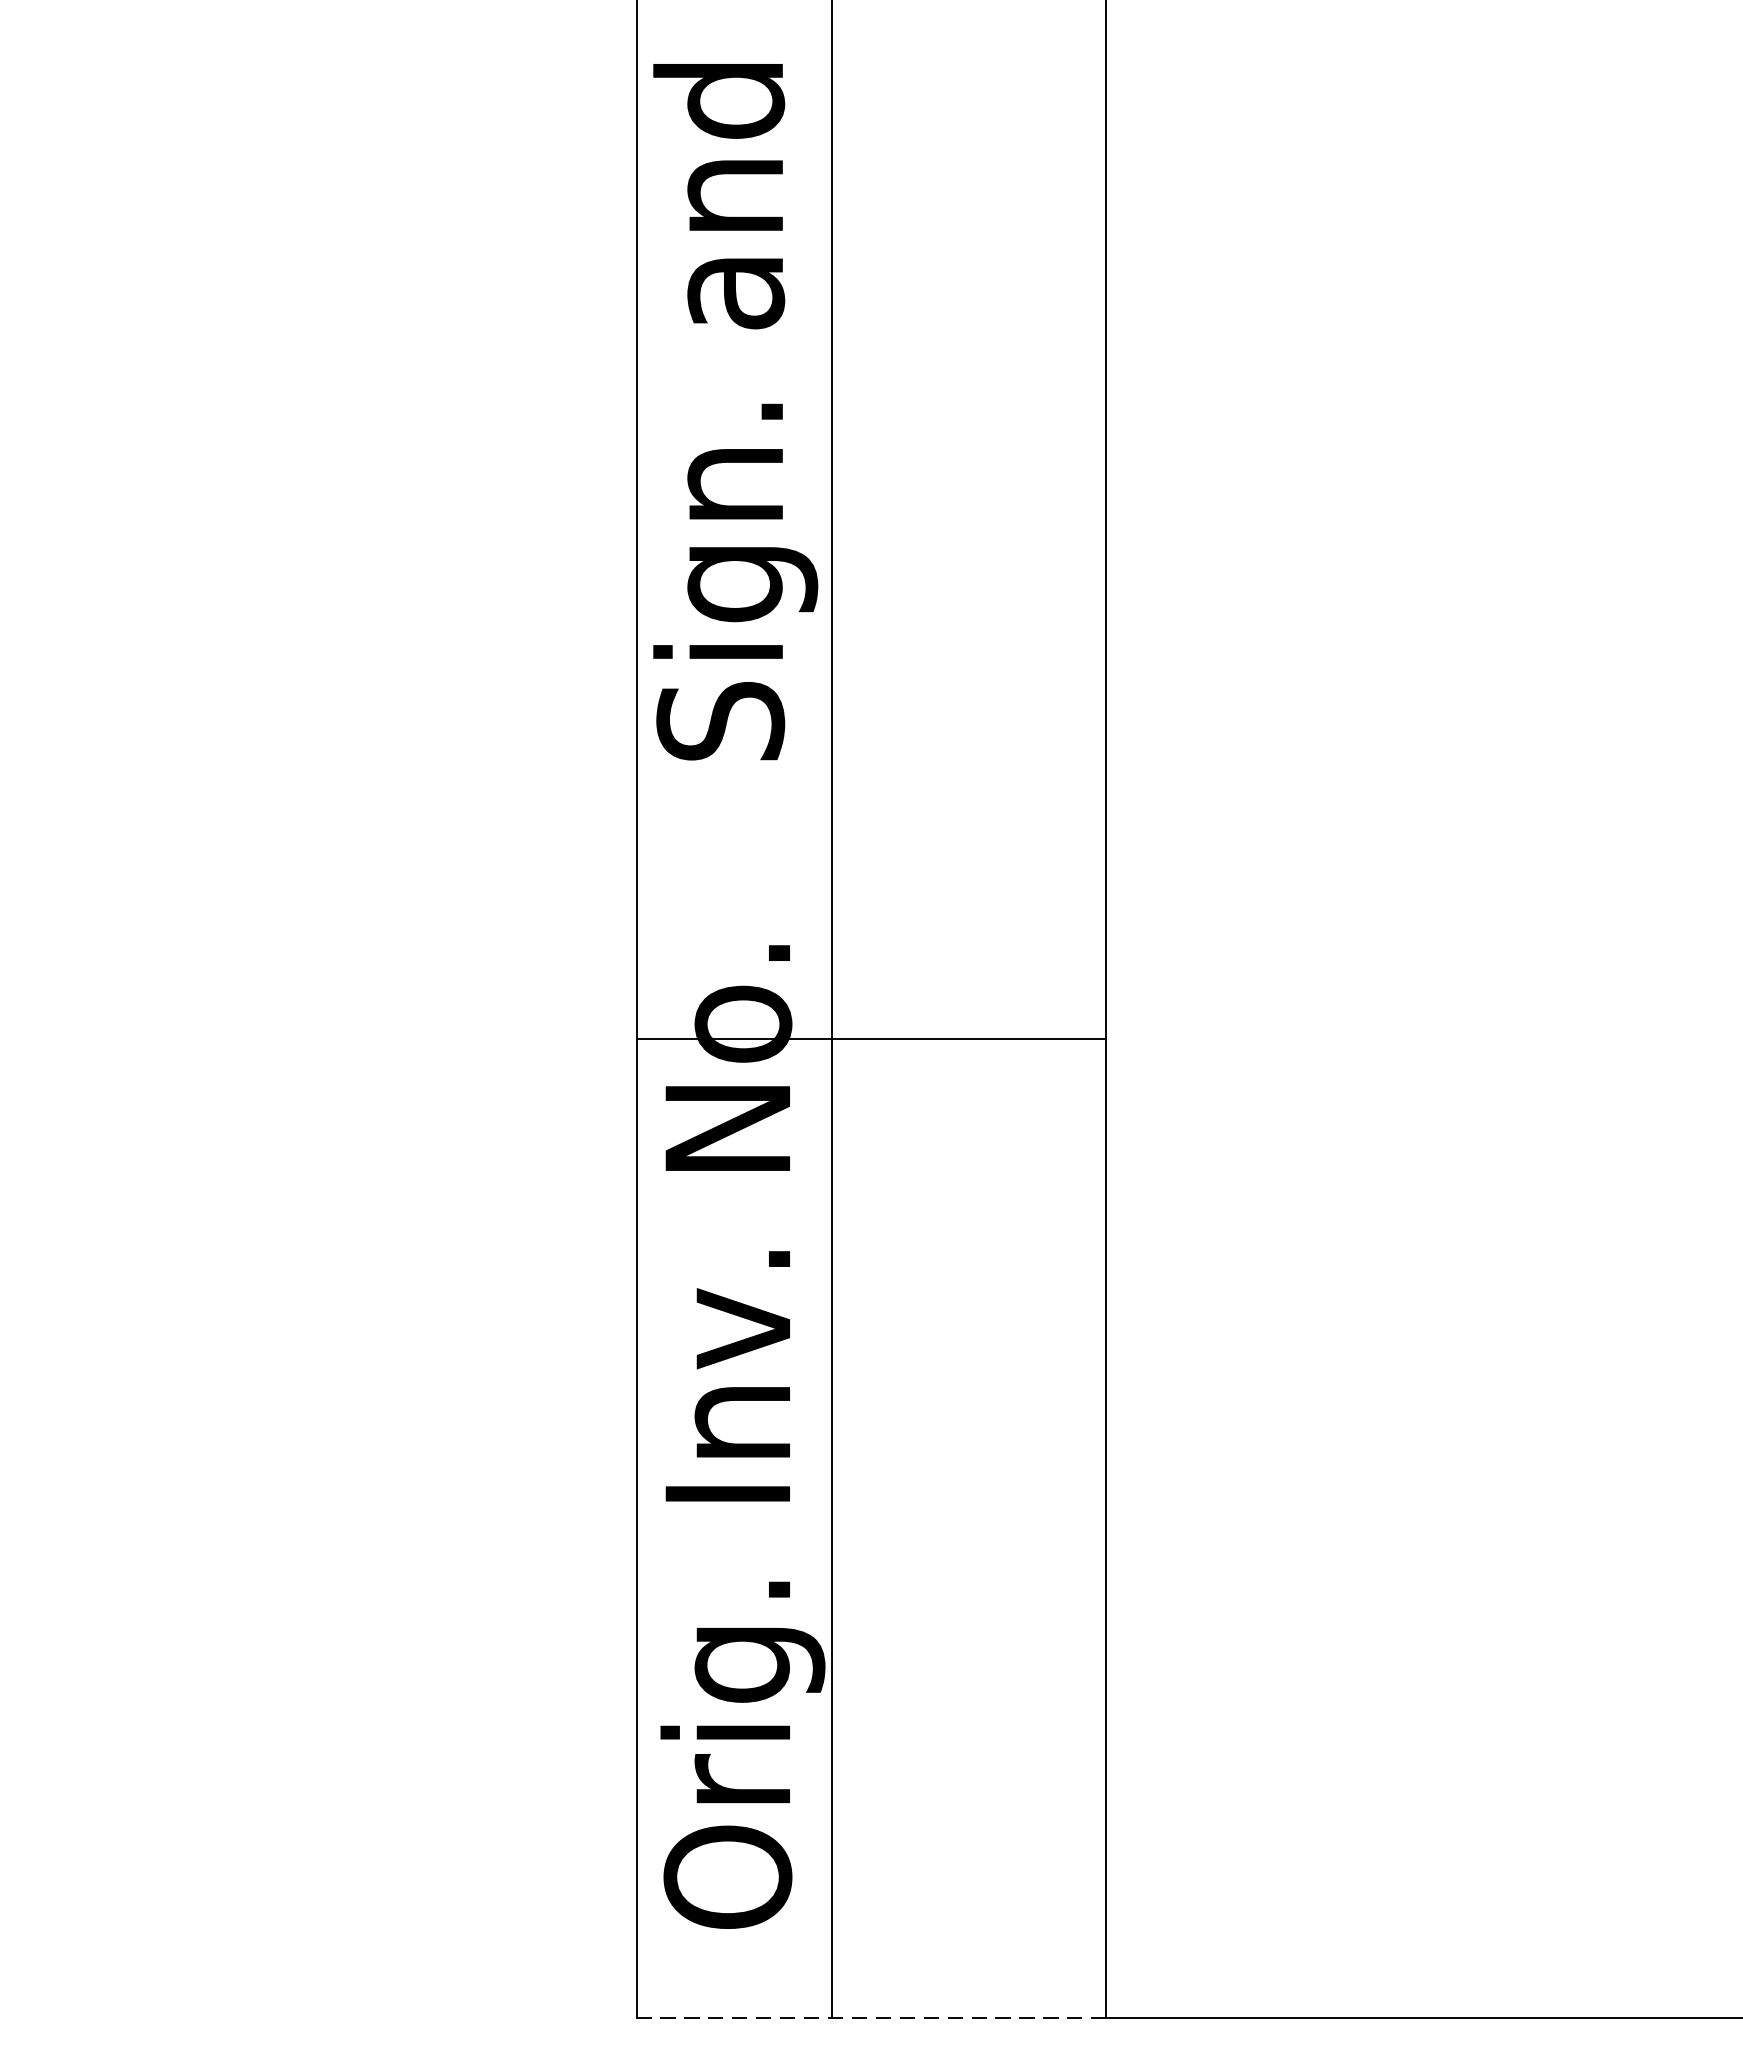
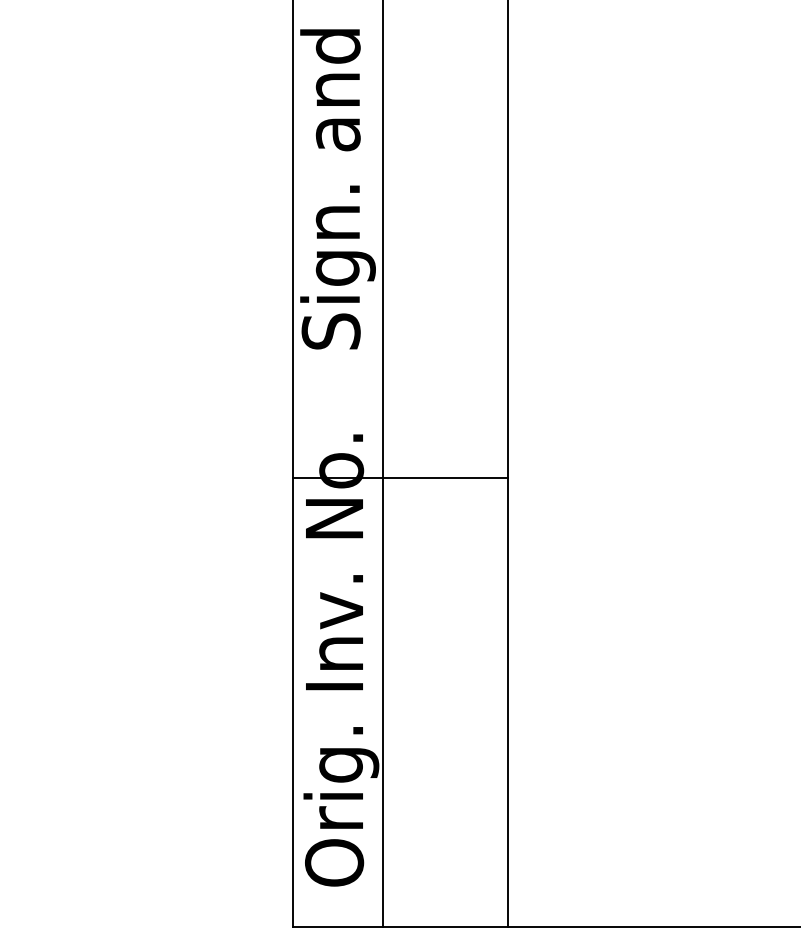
line: (871, 2017) -> (400, 927), dashed -> solid

